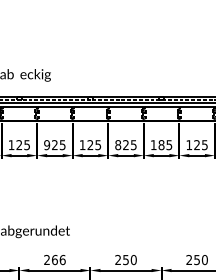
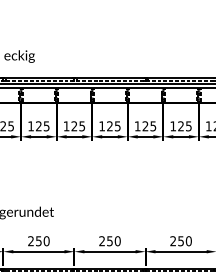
text: (47, 145) -> (31, 126), 925 -> 125
text: (118, 145) -> (102, 126), 825 -> 125
text: (161, 145) -> (145, 126), 185 -> 125
text: (58, 259) -> (42, 240), 266 -> 250

